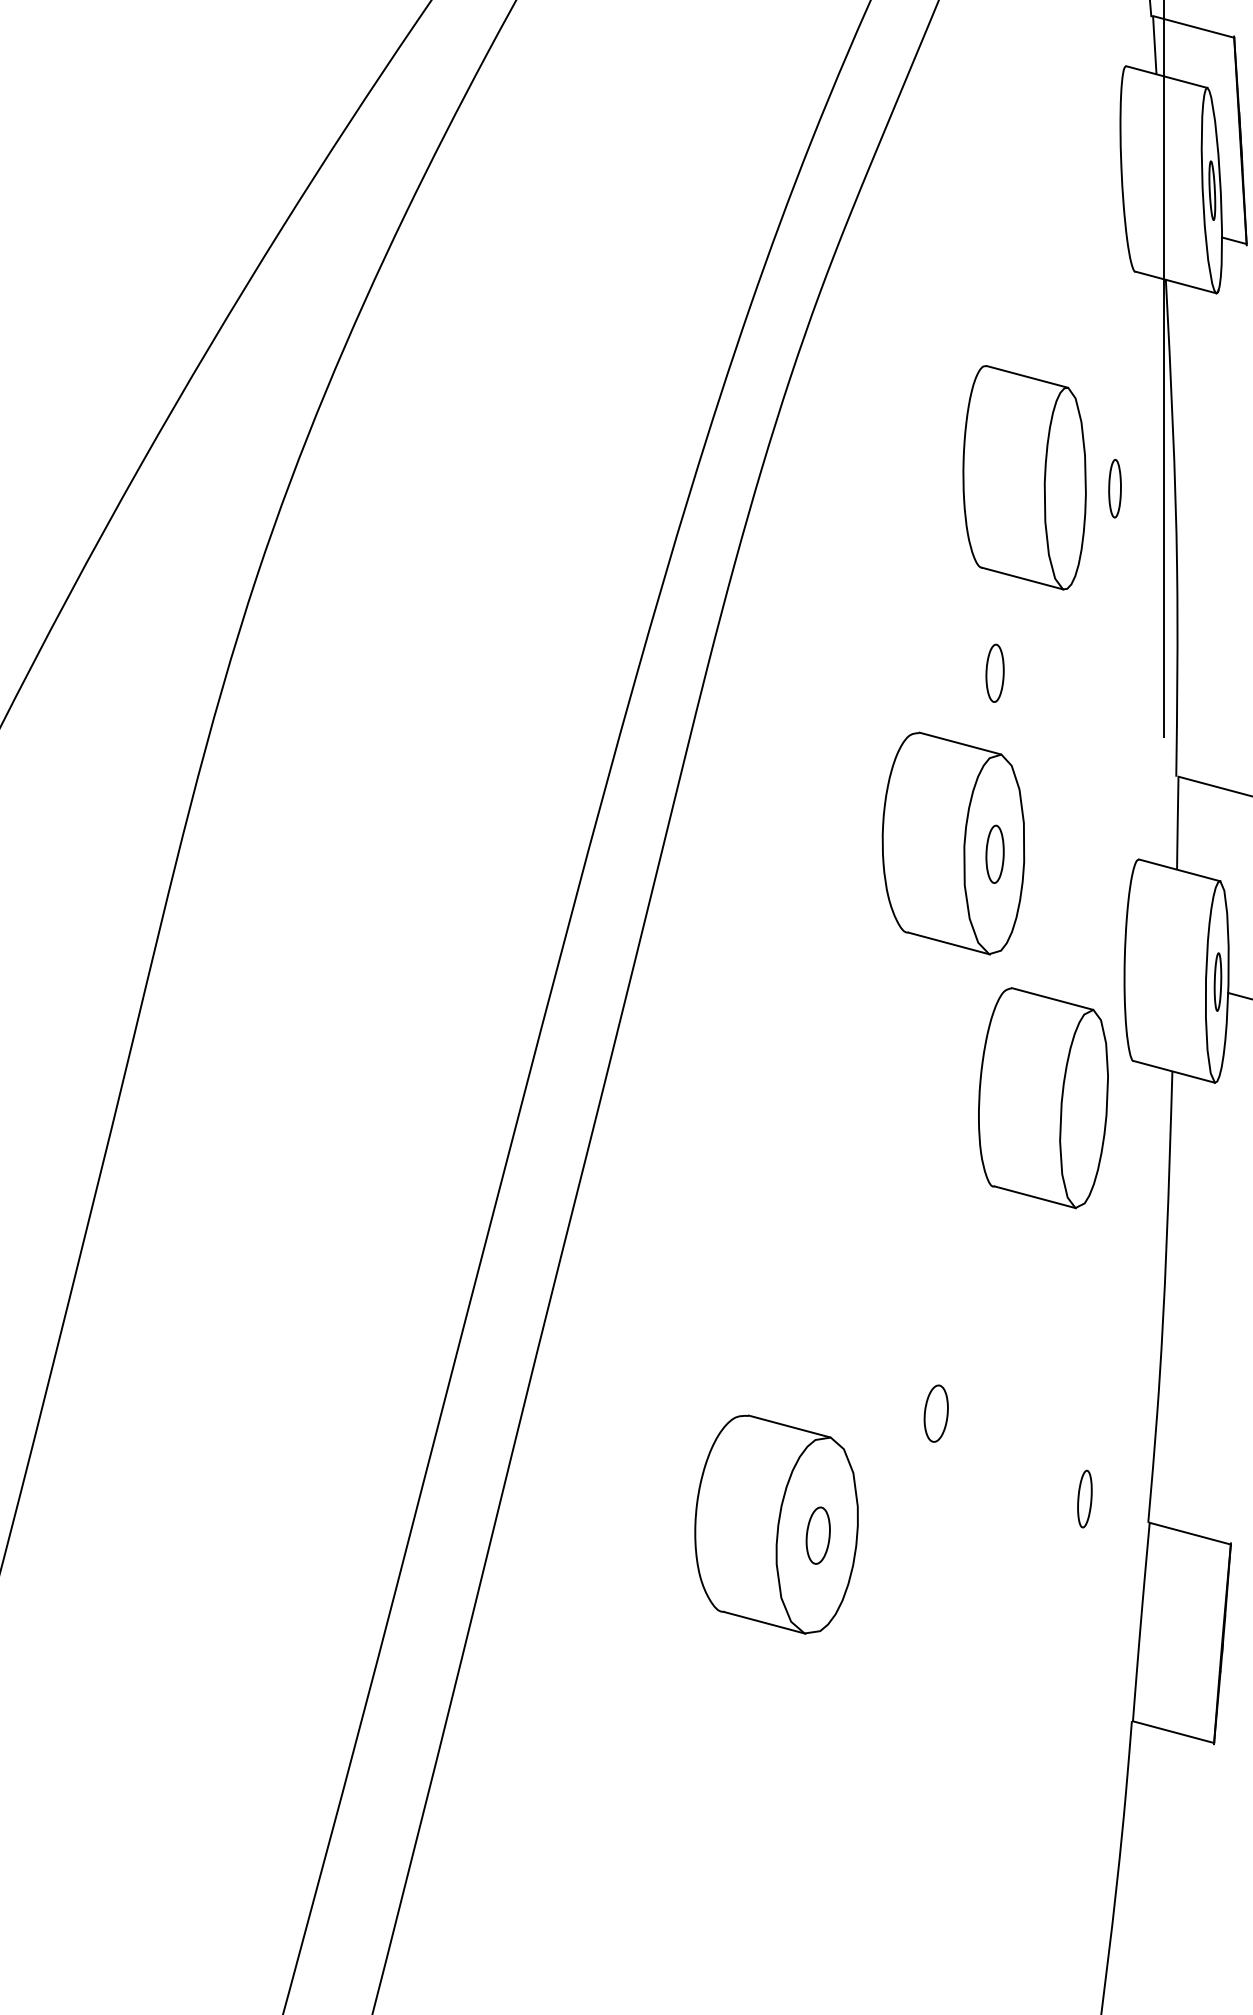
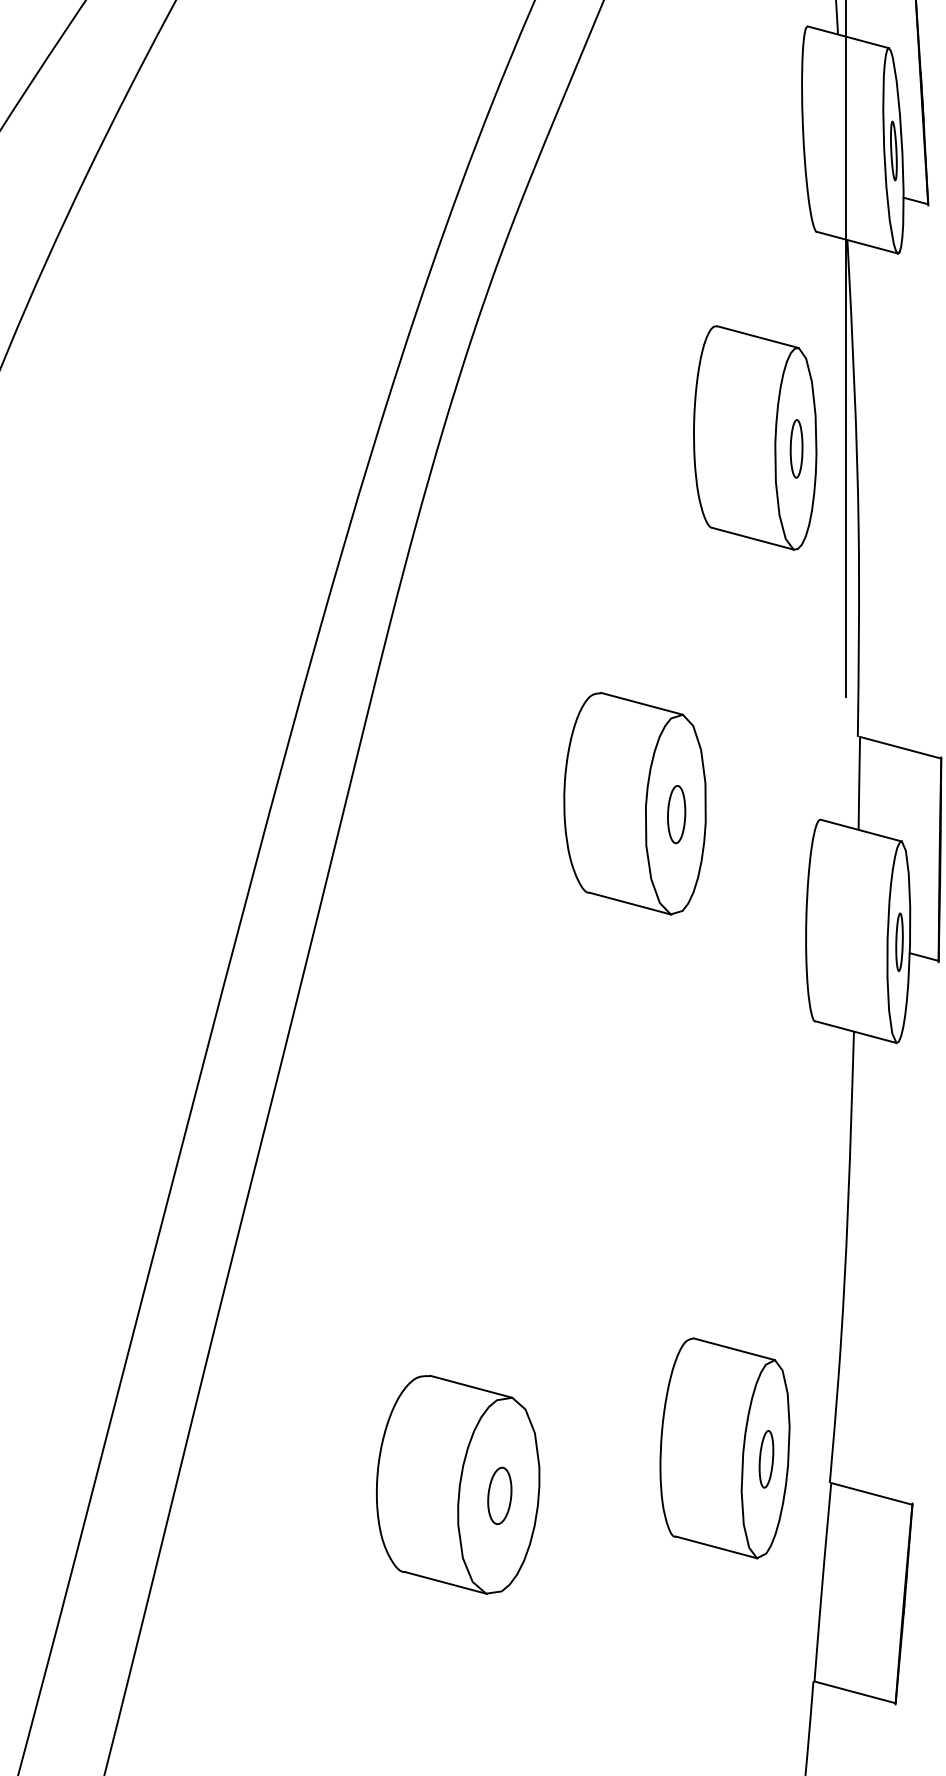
part: (1024, 477) -> (755, 437), moved
part: (994, 672) -> (676, 632), removed
part: (1043, 1098) -> (725, 1448), moved
part: (935, 1413) -> (617, 1373), removed

